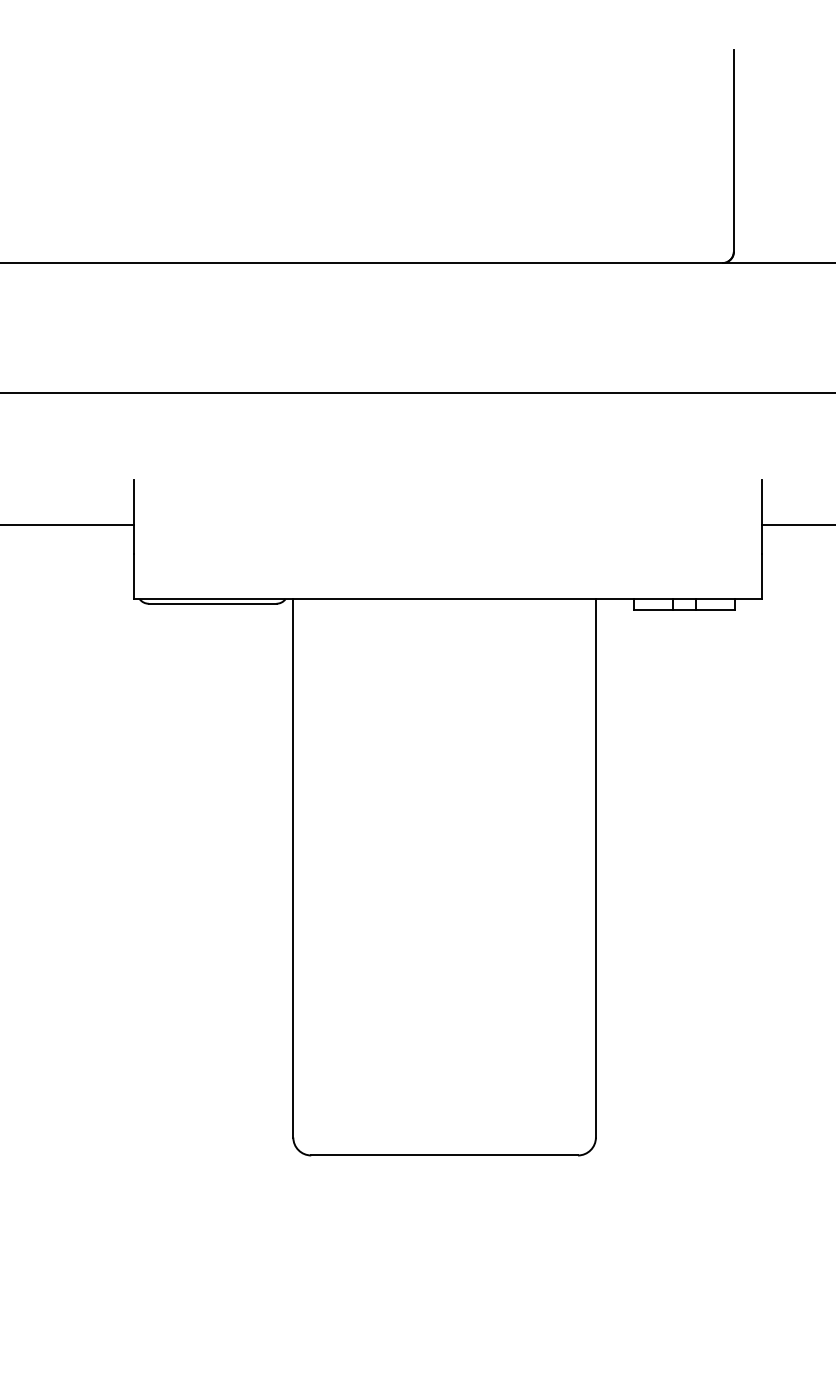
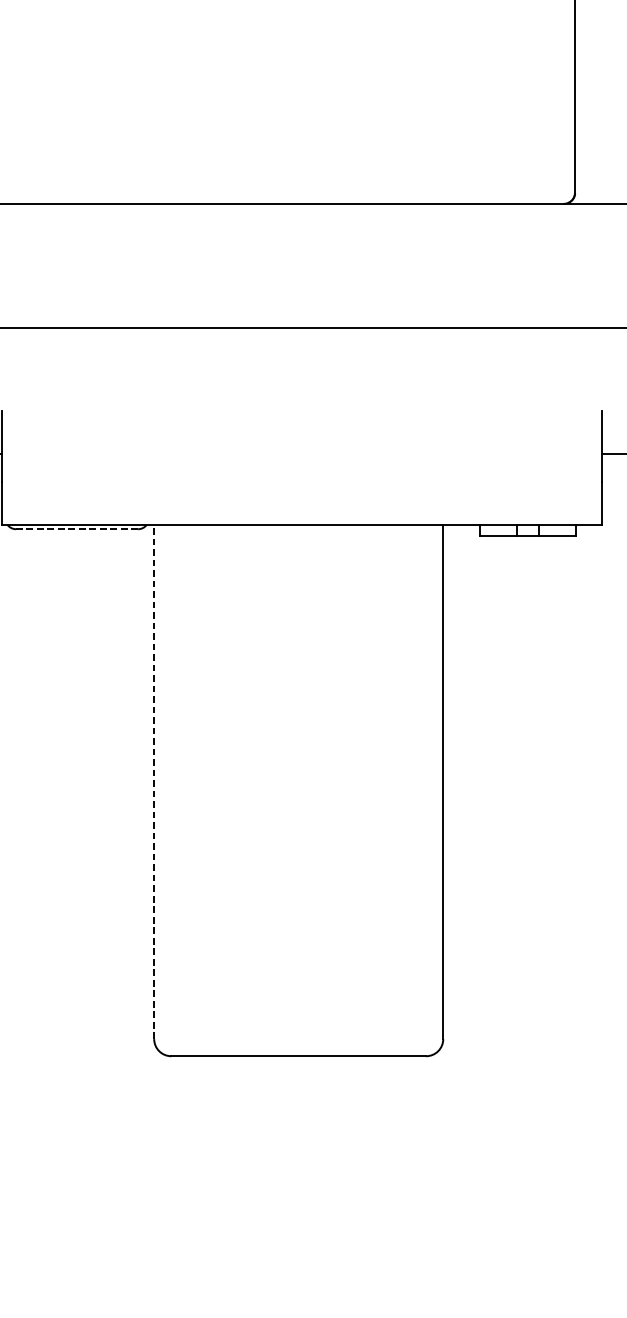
line: (212, 603) -> (77, 528), solid -> dashed
line: (293, 867) -> (154, 781), solid -> dashed

